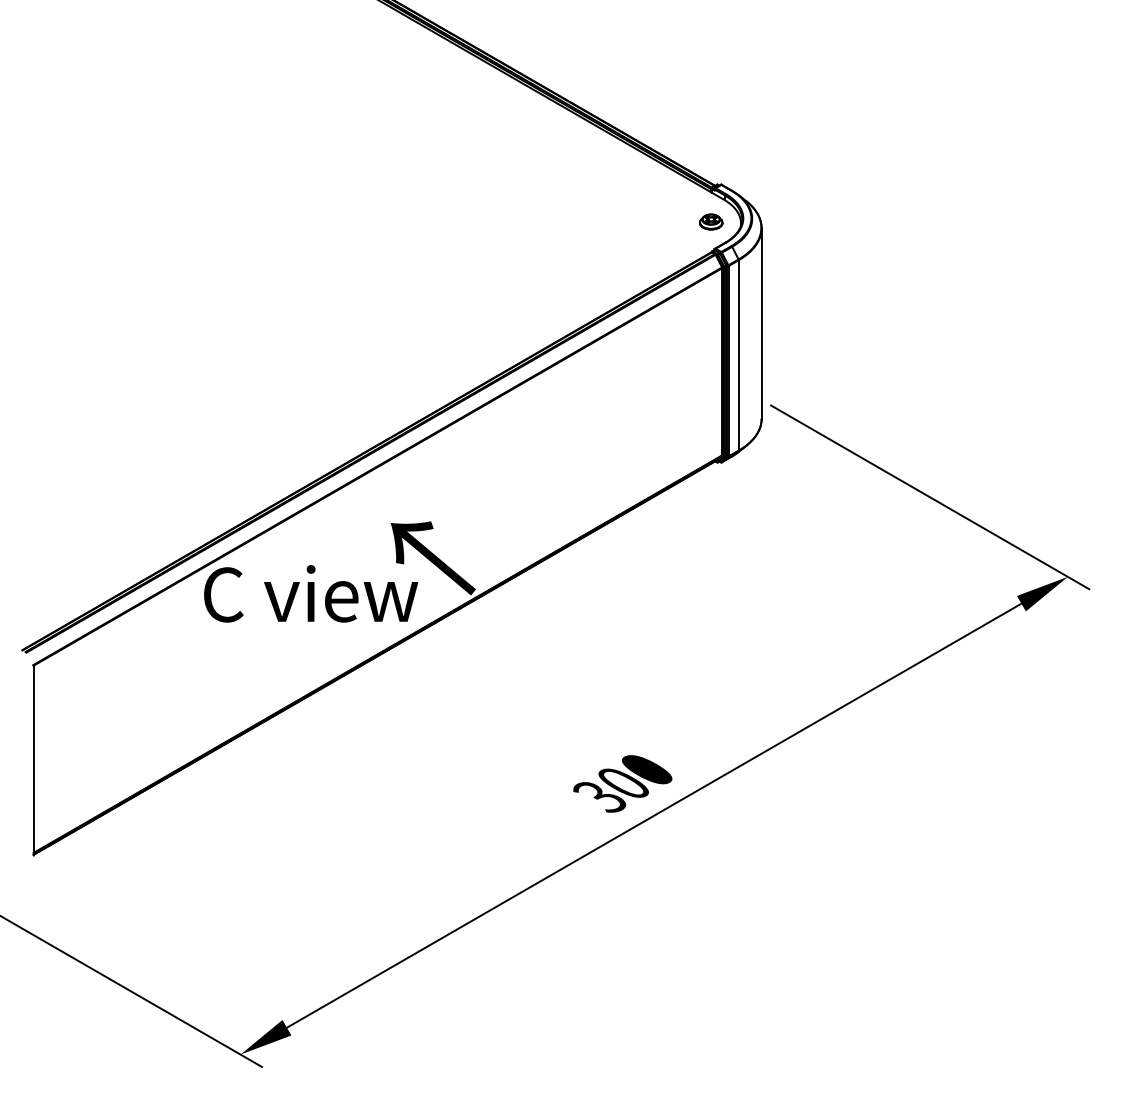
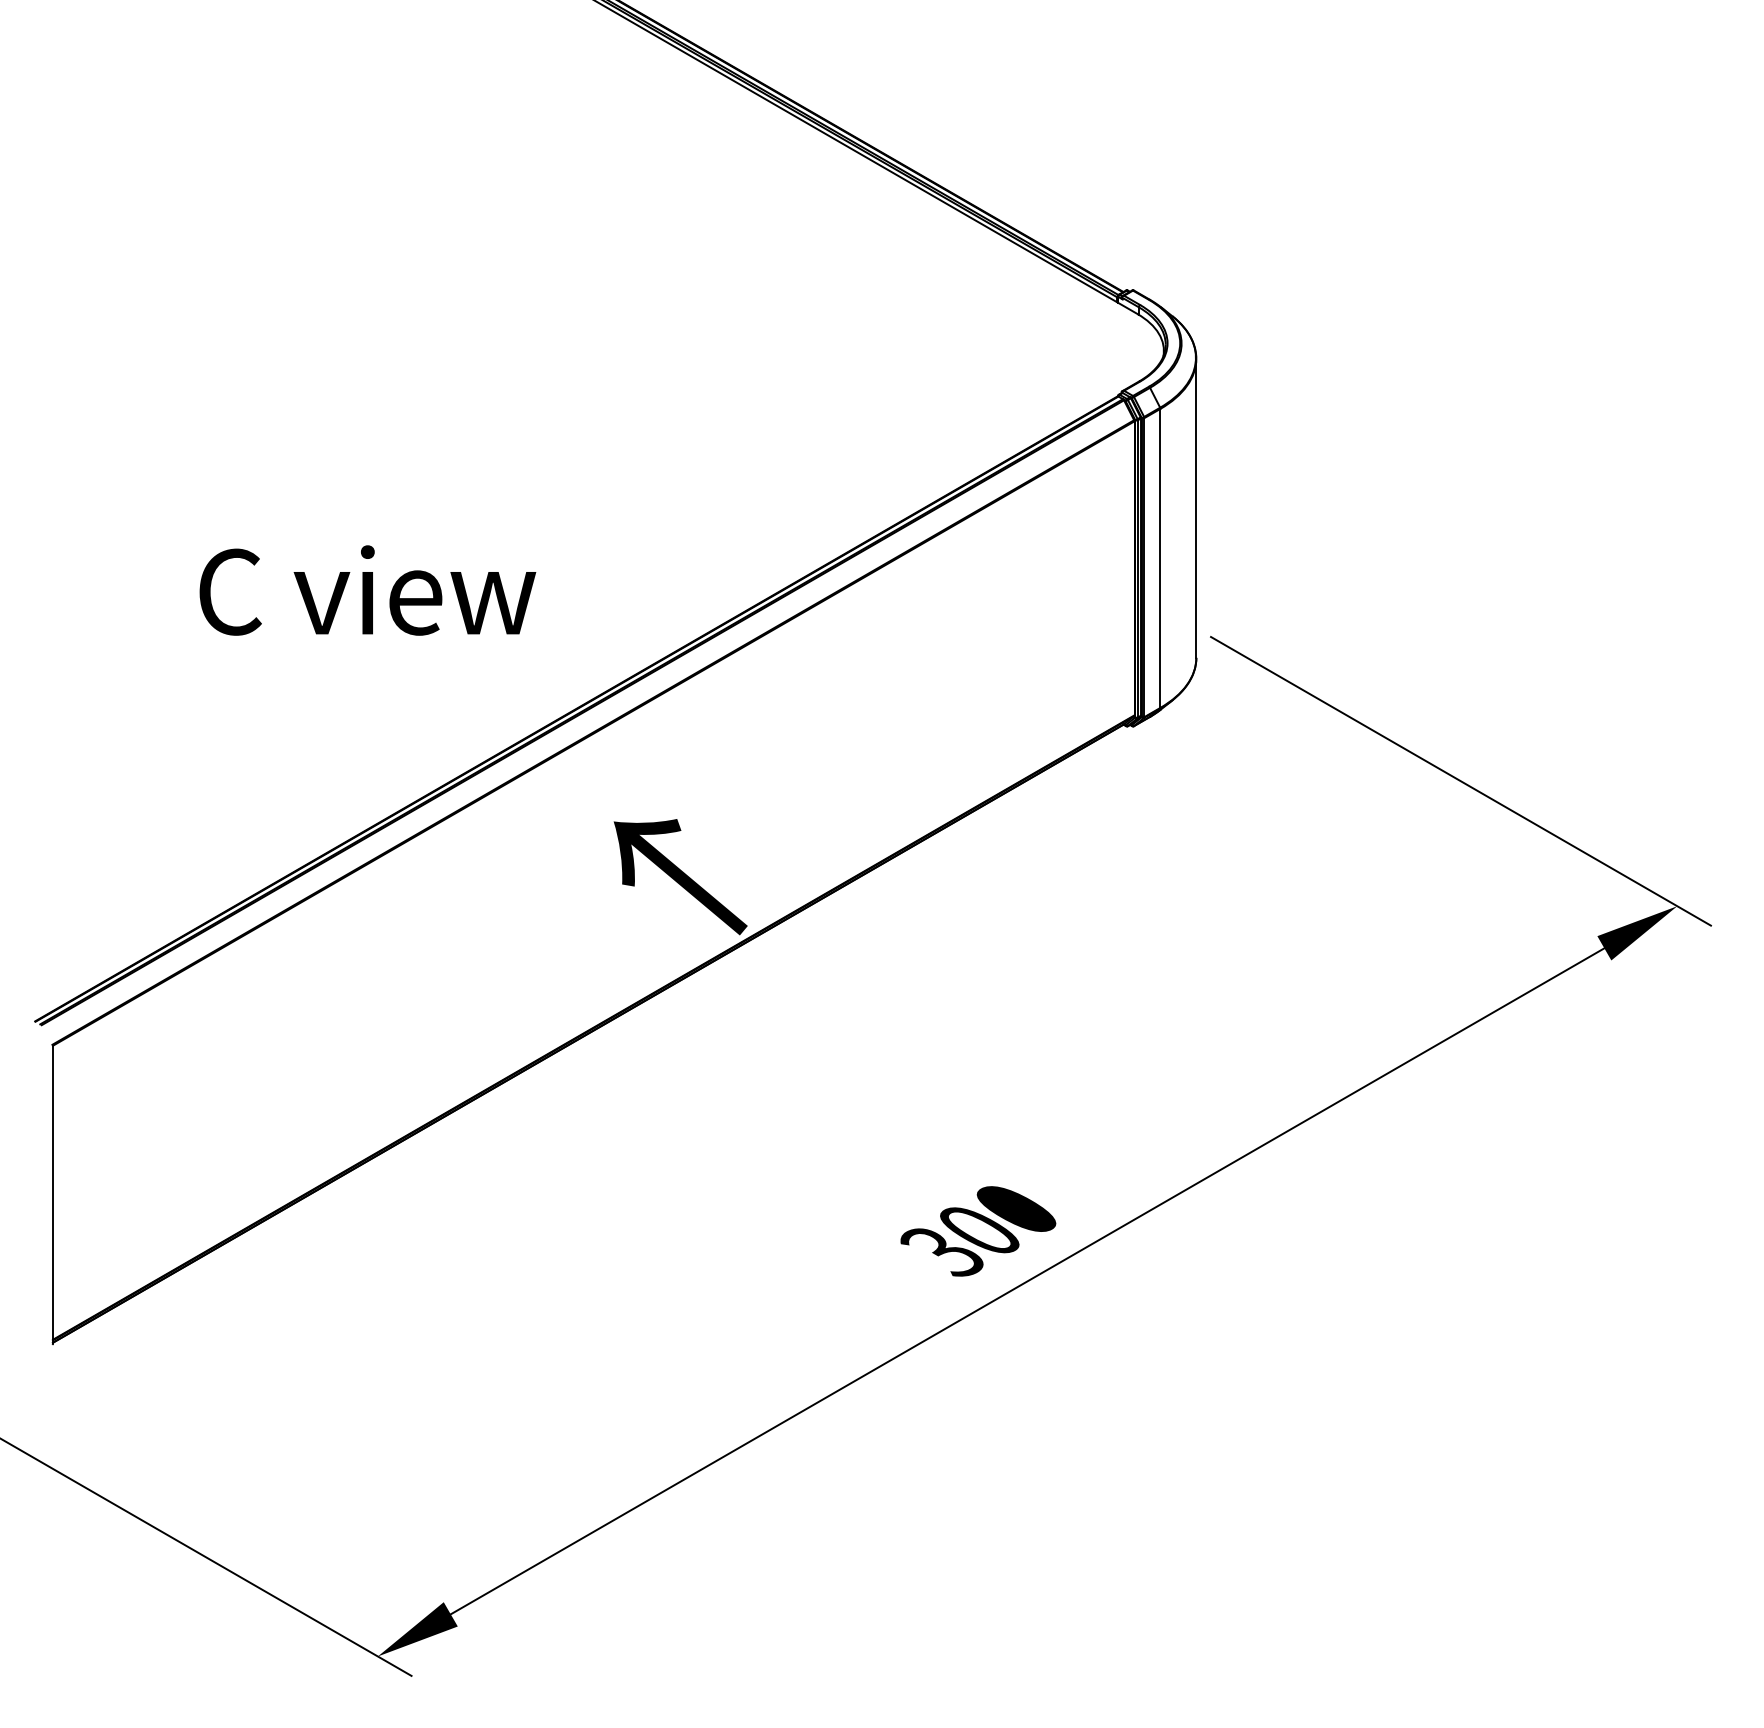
part: (711, 221) -> (1117, 348), removed
text: (311, 593) -> (368, 589), moved

